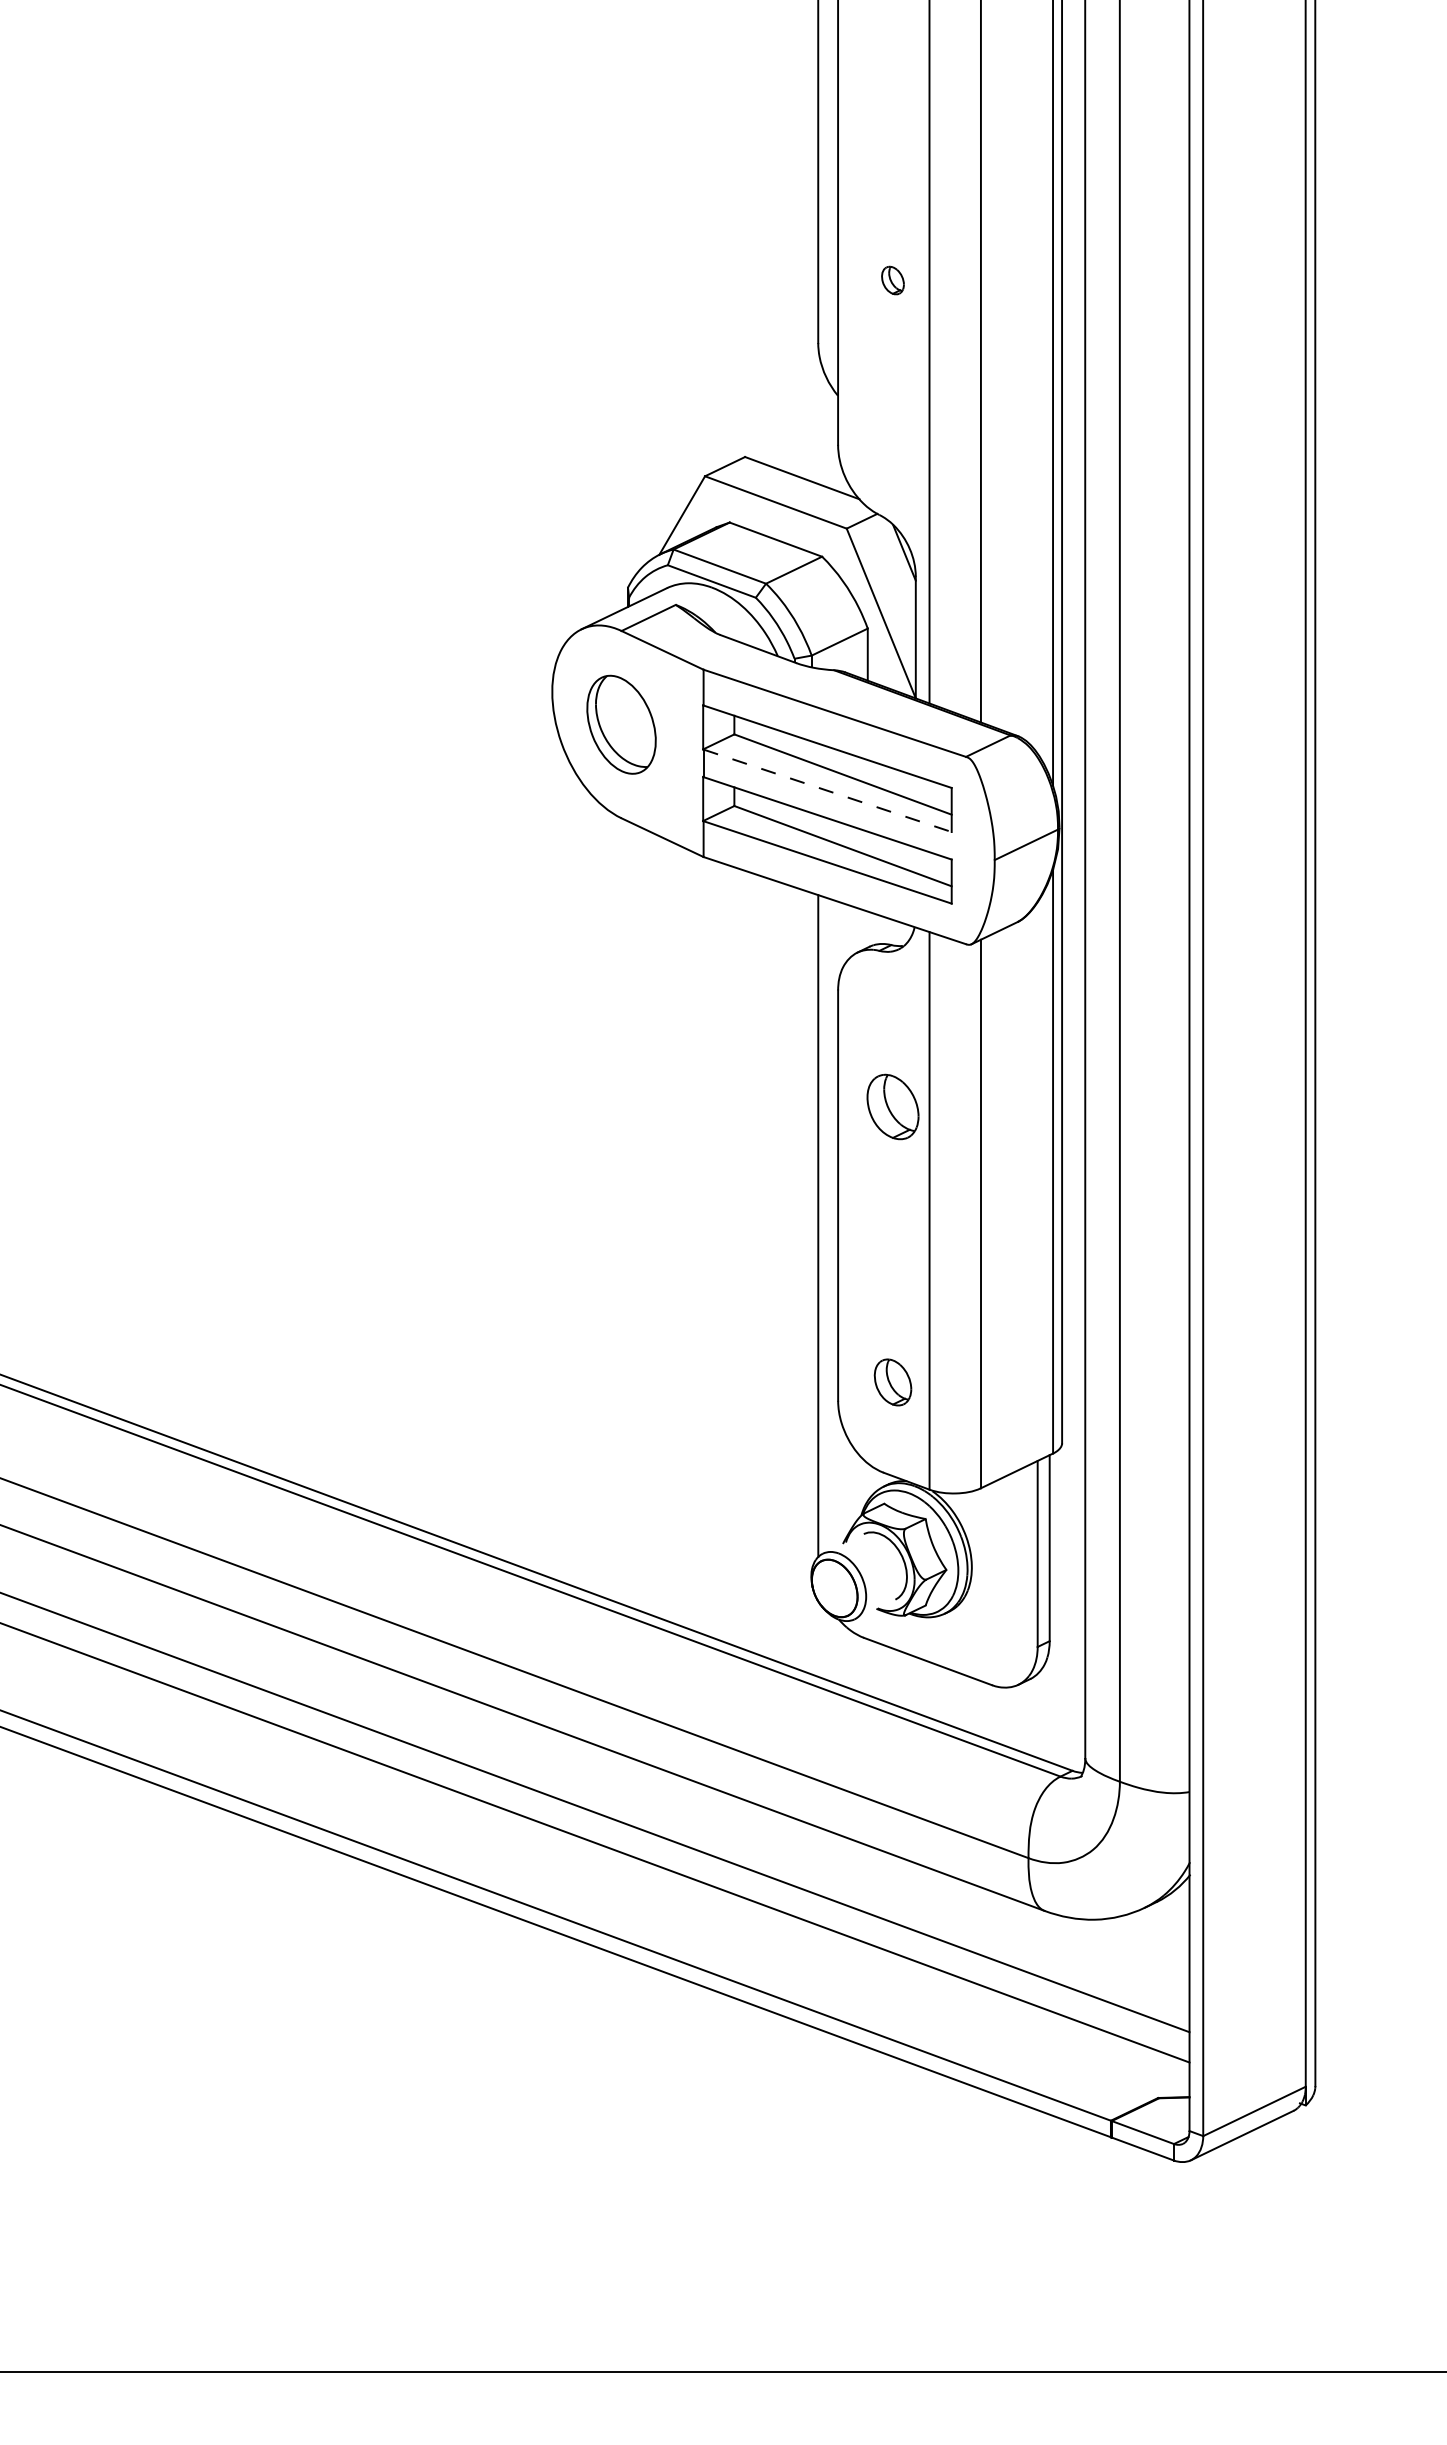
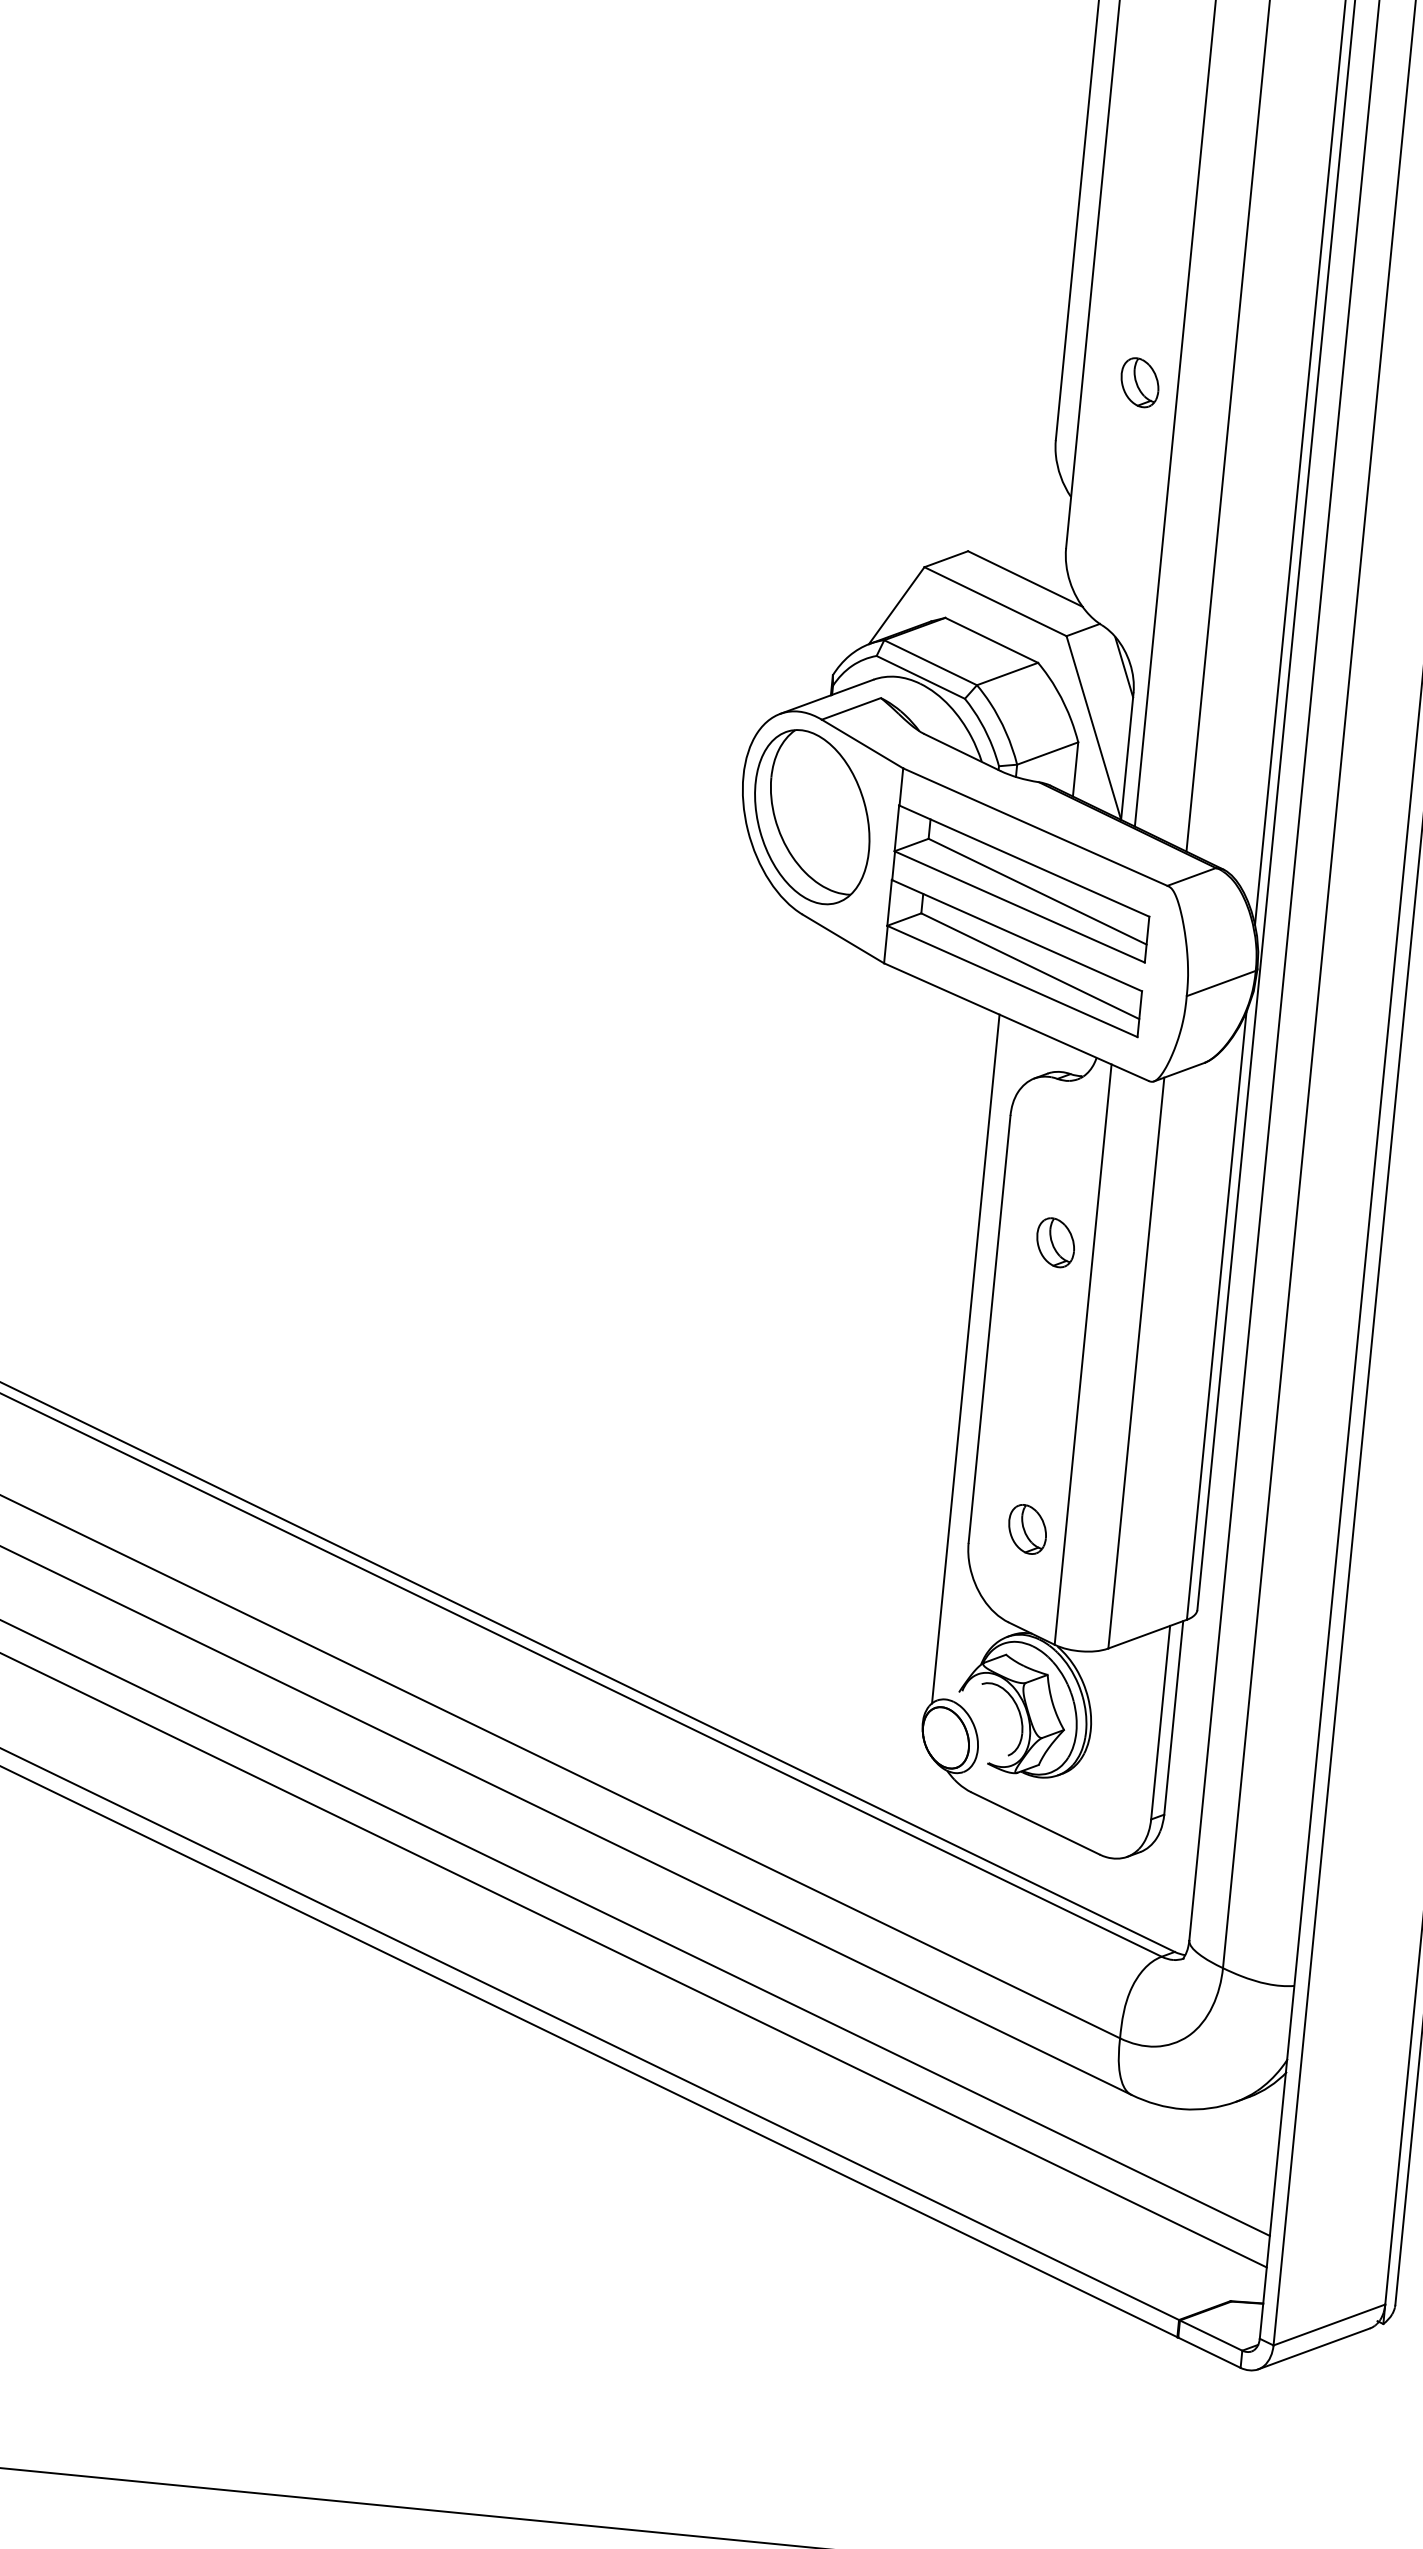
part: (892, 280) -> (1139, 382), size x1.67
part: (621, 724) -> (812, 816), size x1.67
line: (827, 790) -> (1019, 906), dashed -> solid
part: (892, 1106) -> (1055, 1242), size x0.71

